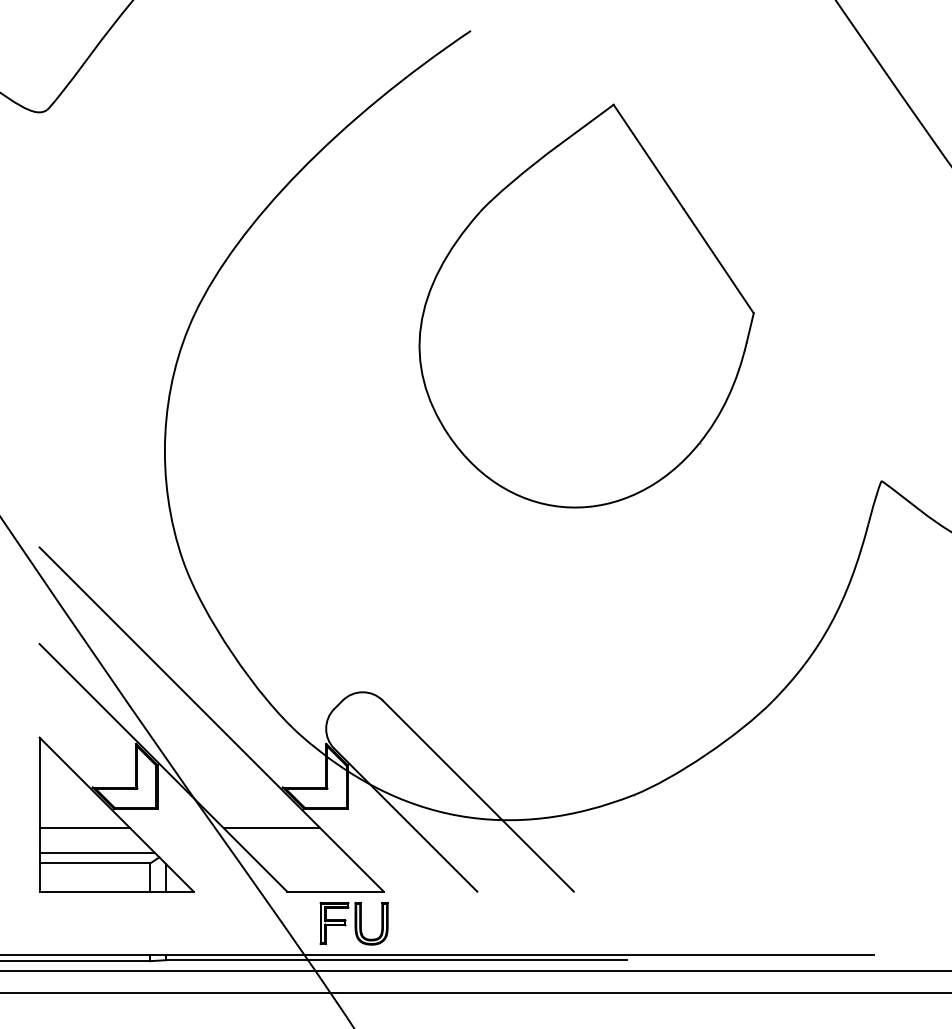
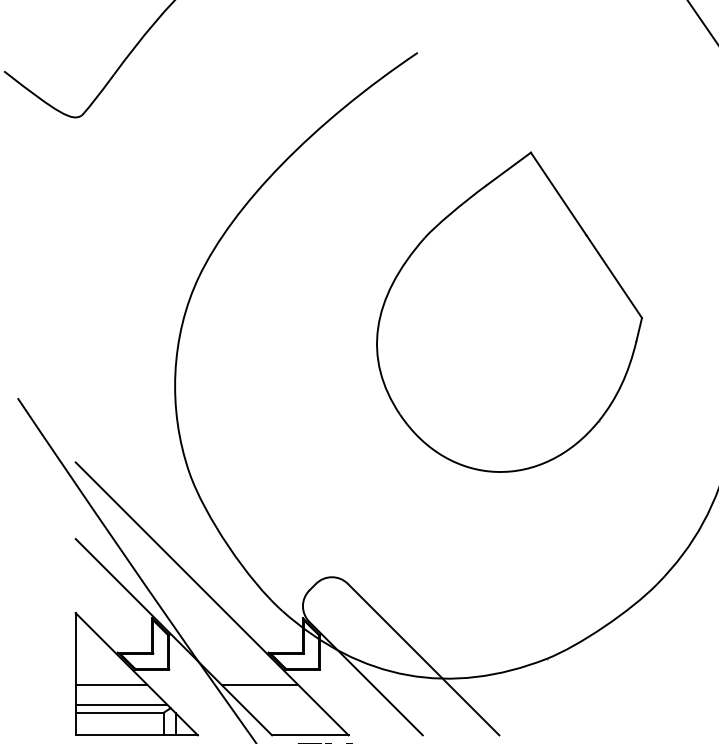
part: (586, 305) -> (509, 311), moved

